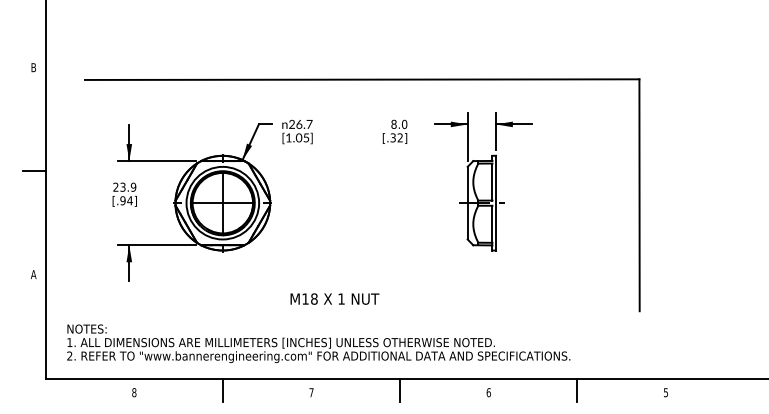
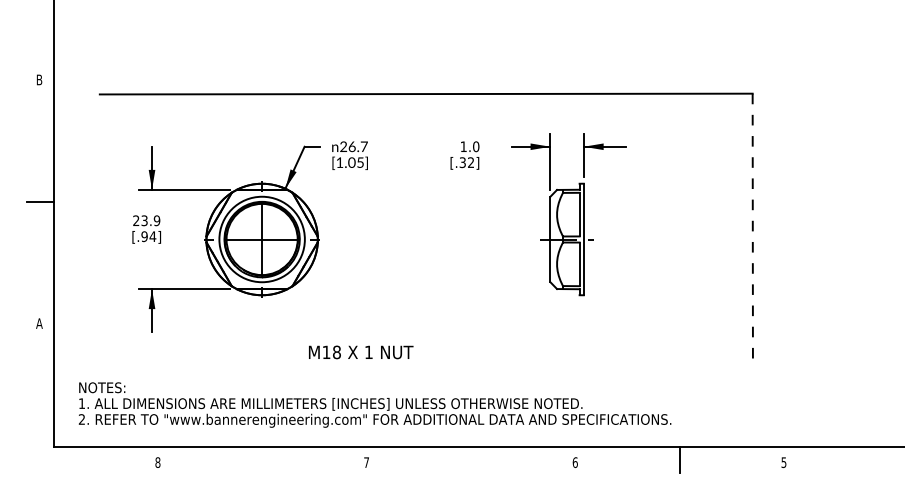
text: (393, 124) -> (463, 146), 8.0 -> 1.0
line: (639, 195) -> (752, 230), solid -> dashed
text: (335, 299) -> (361, 352), moved
line: (223, 390) -> (262, 459), removed
line: (399, 390) -> (470, 459), removed

